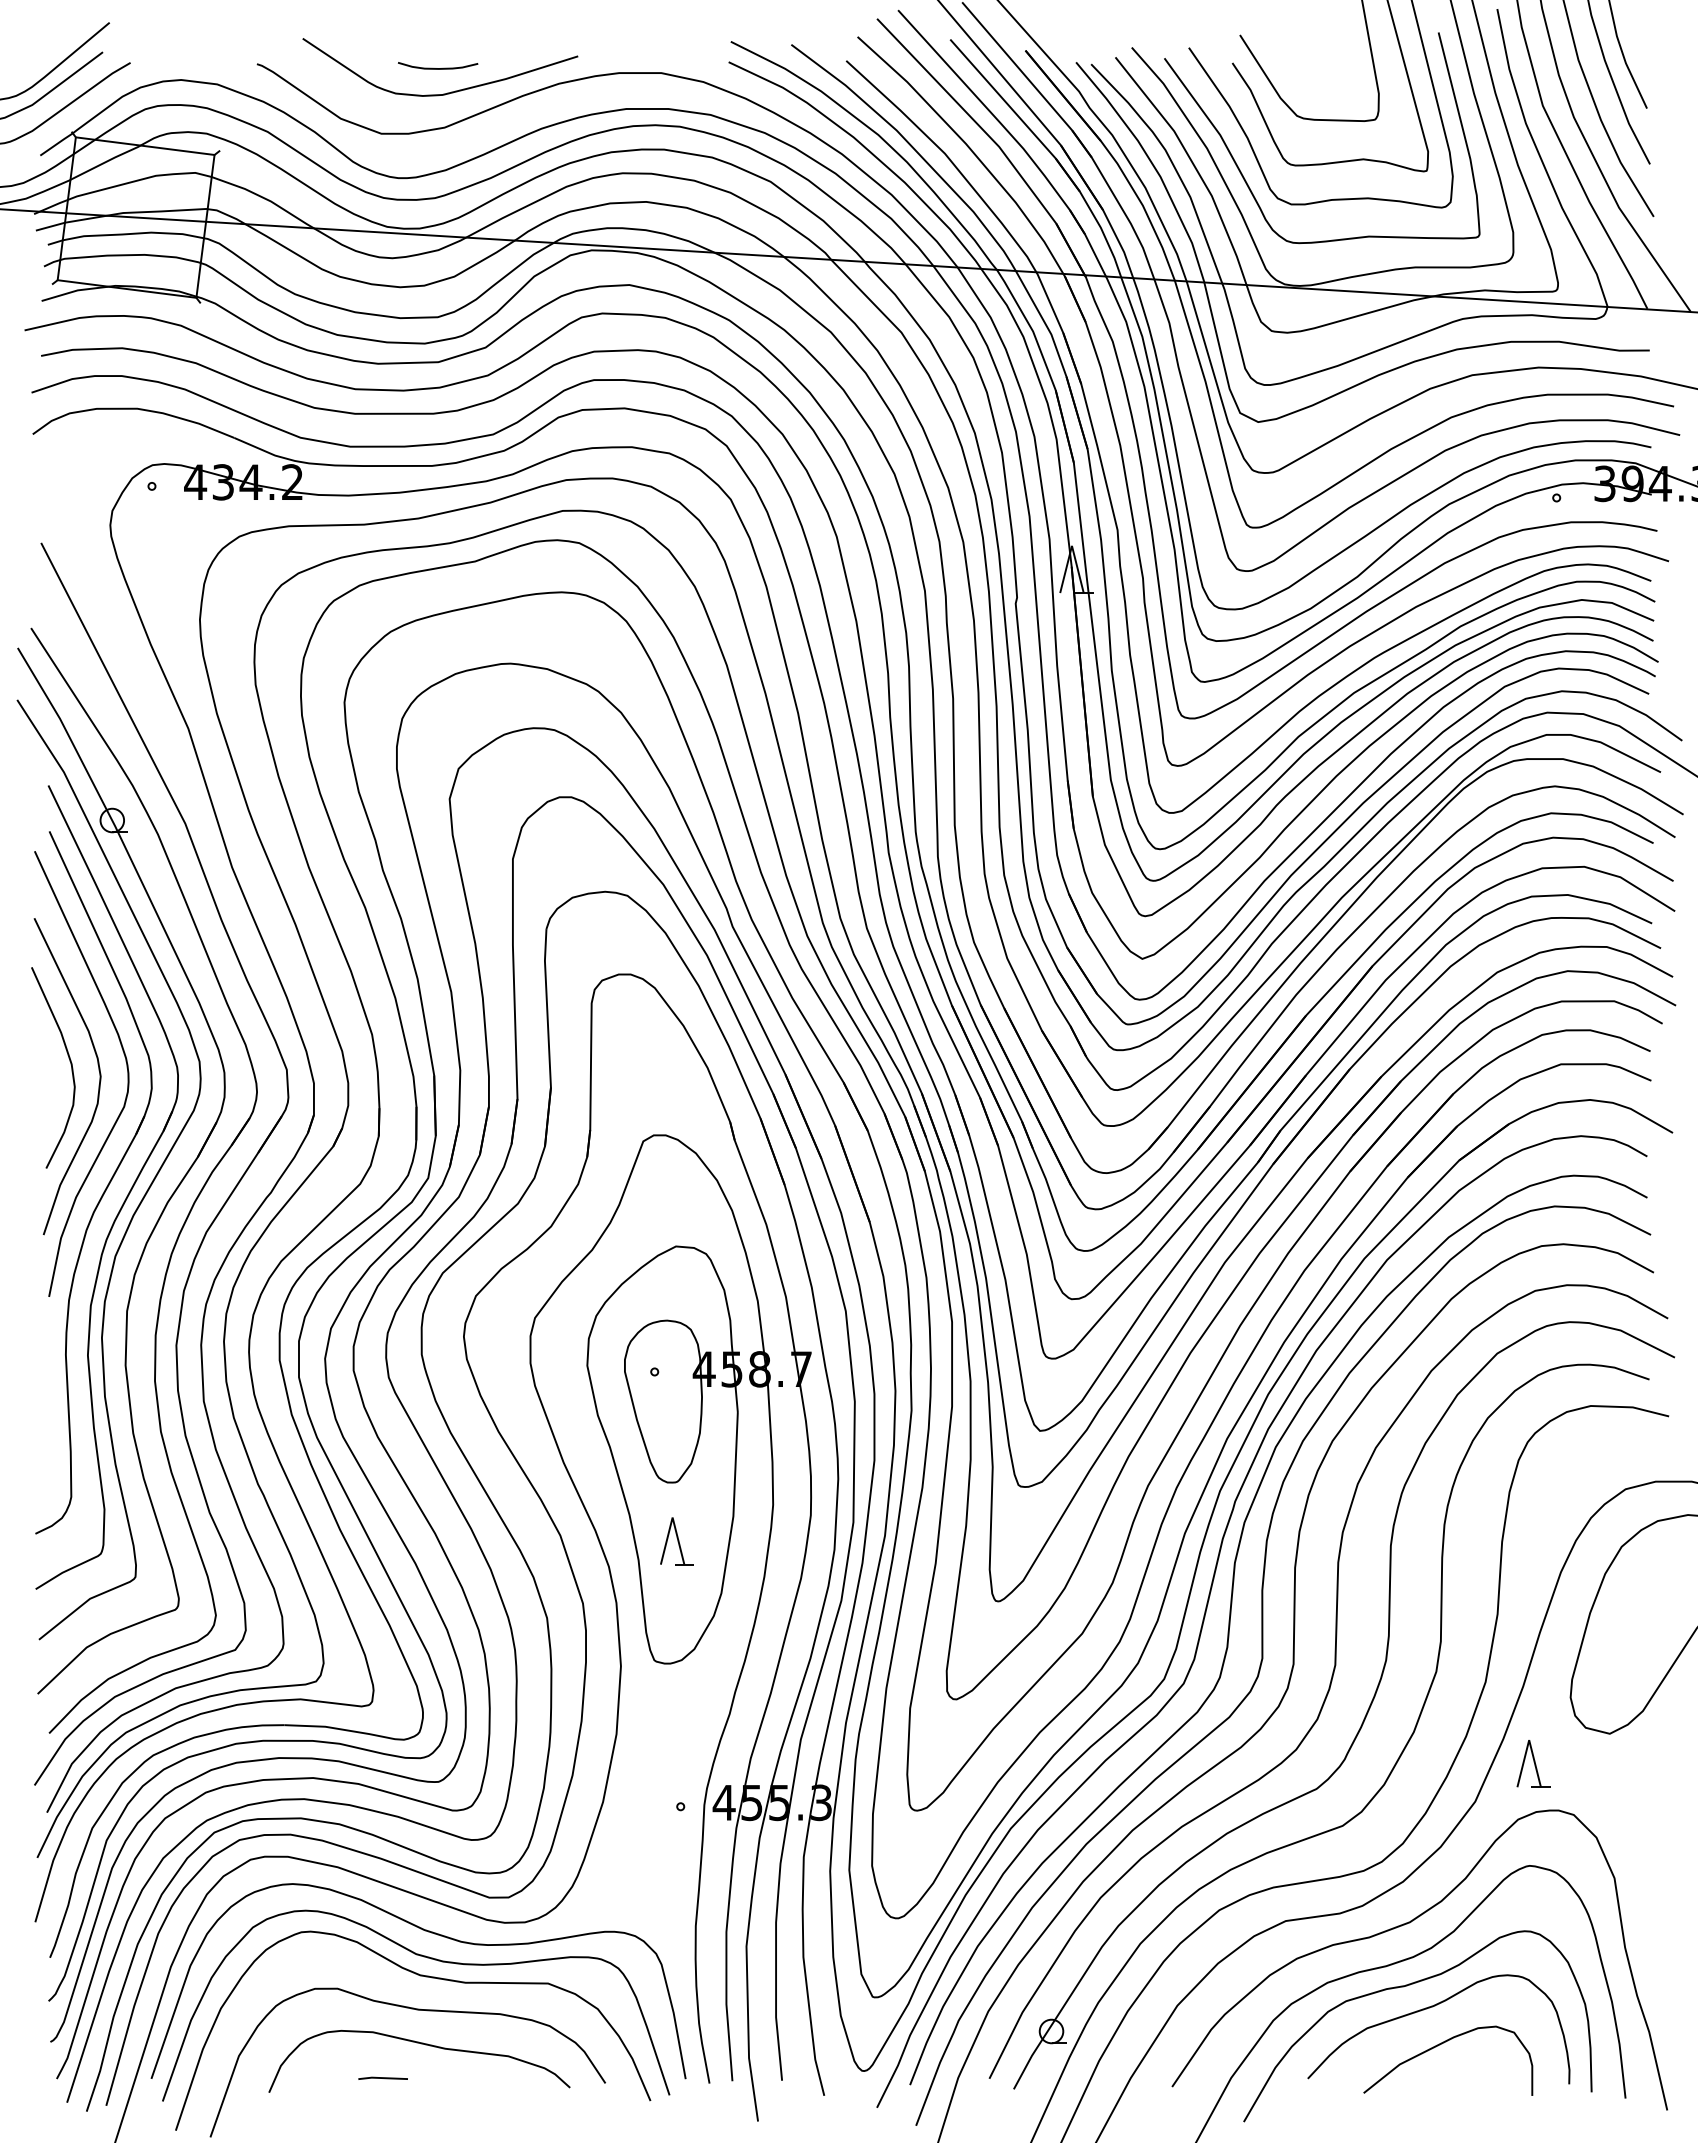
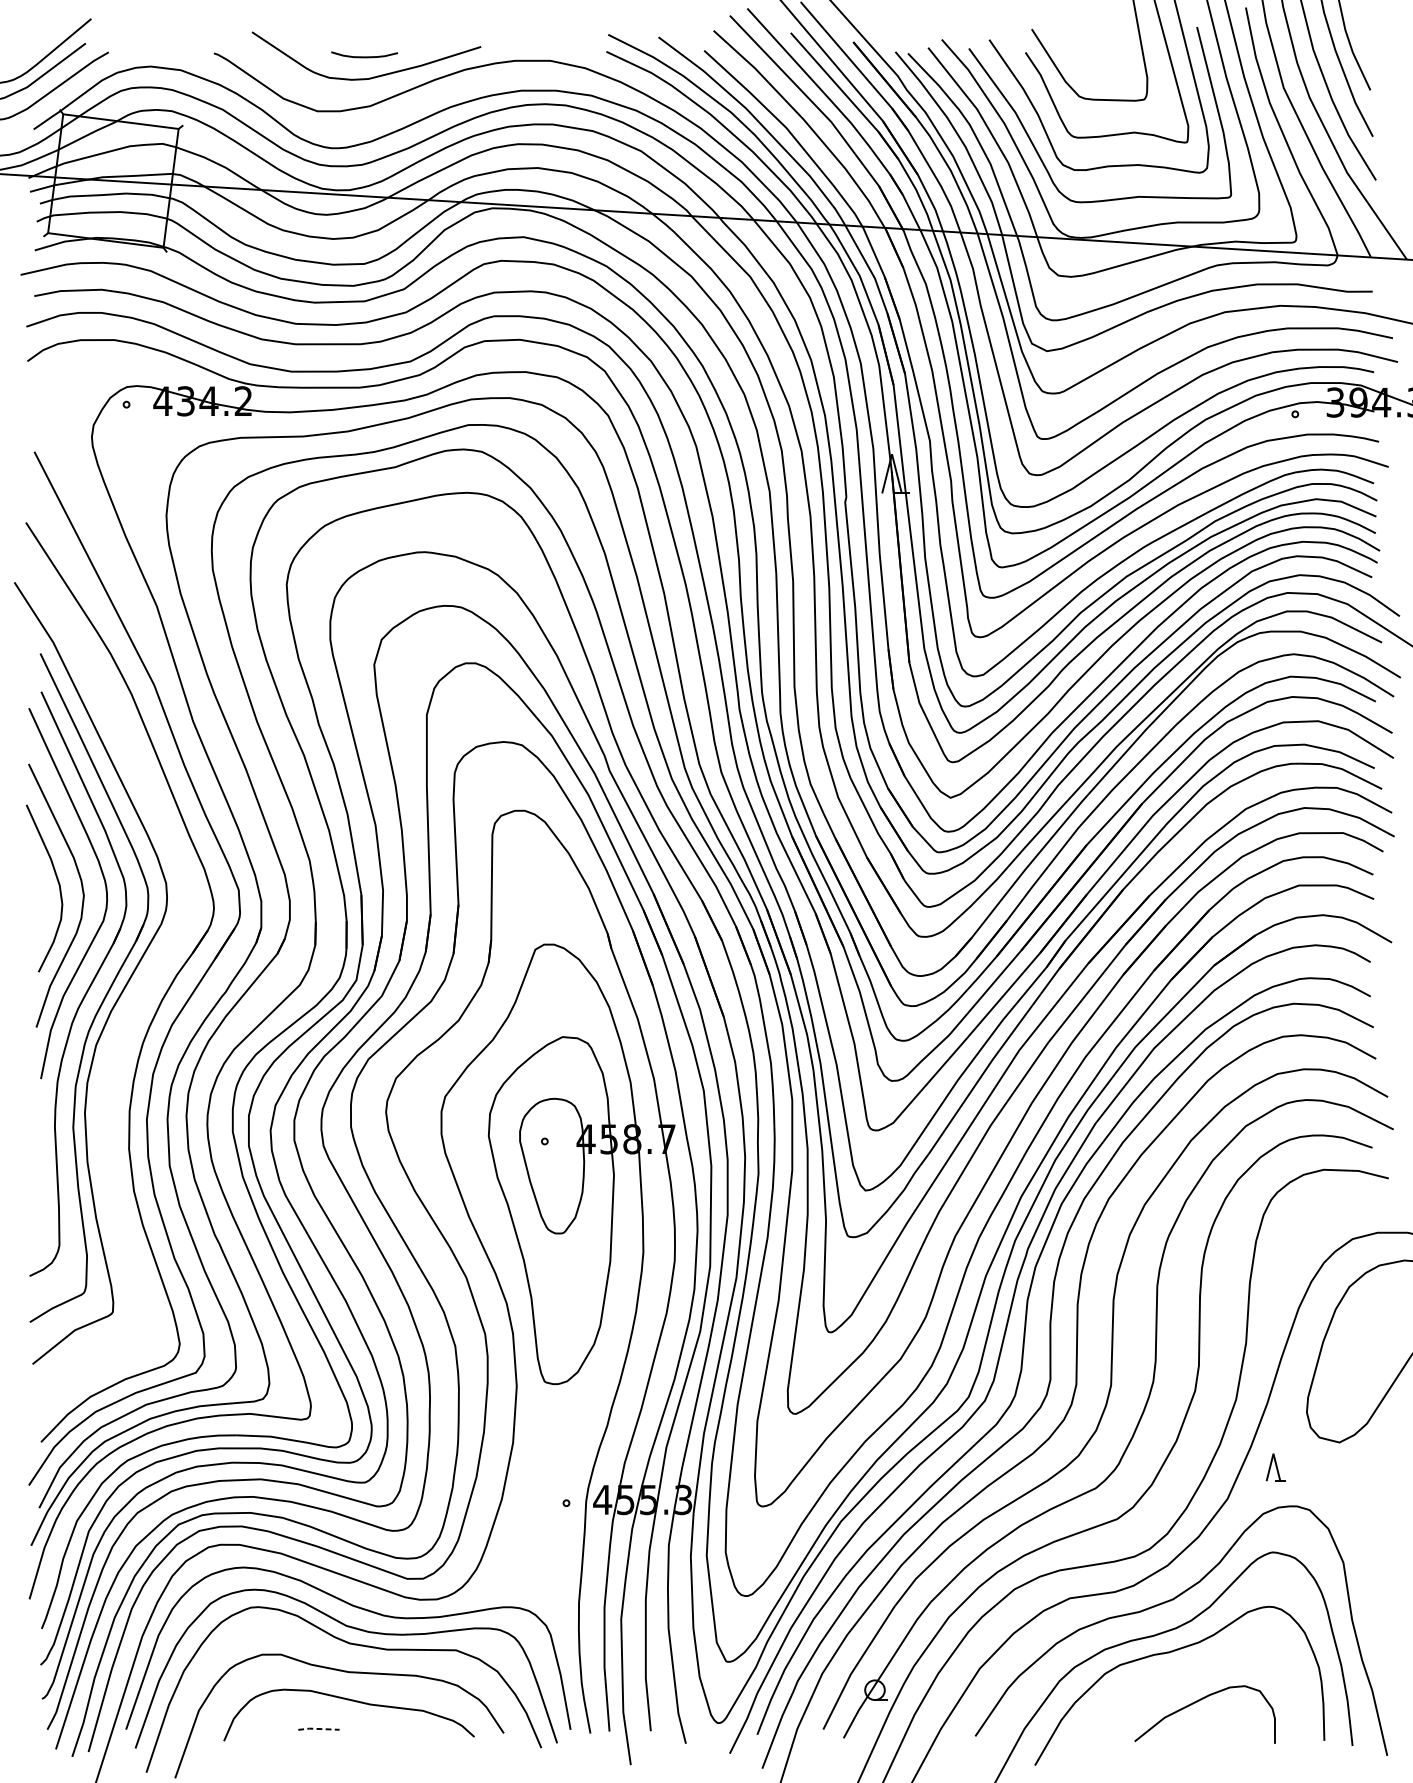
part: (167, 1200) -> (139, 998), removed
part: (676, 1541) -> (562, 1282), removed
part: (1533, 1763) -> (1276, 1467), size x0.7
curve: (1432, 2007) -> (1191, 1670), removed
line: (382, 2078) -> (318, 1729), solid -> dashed

